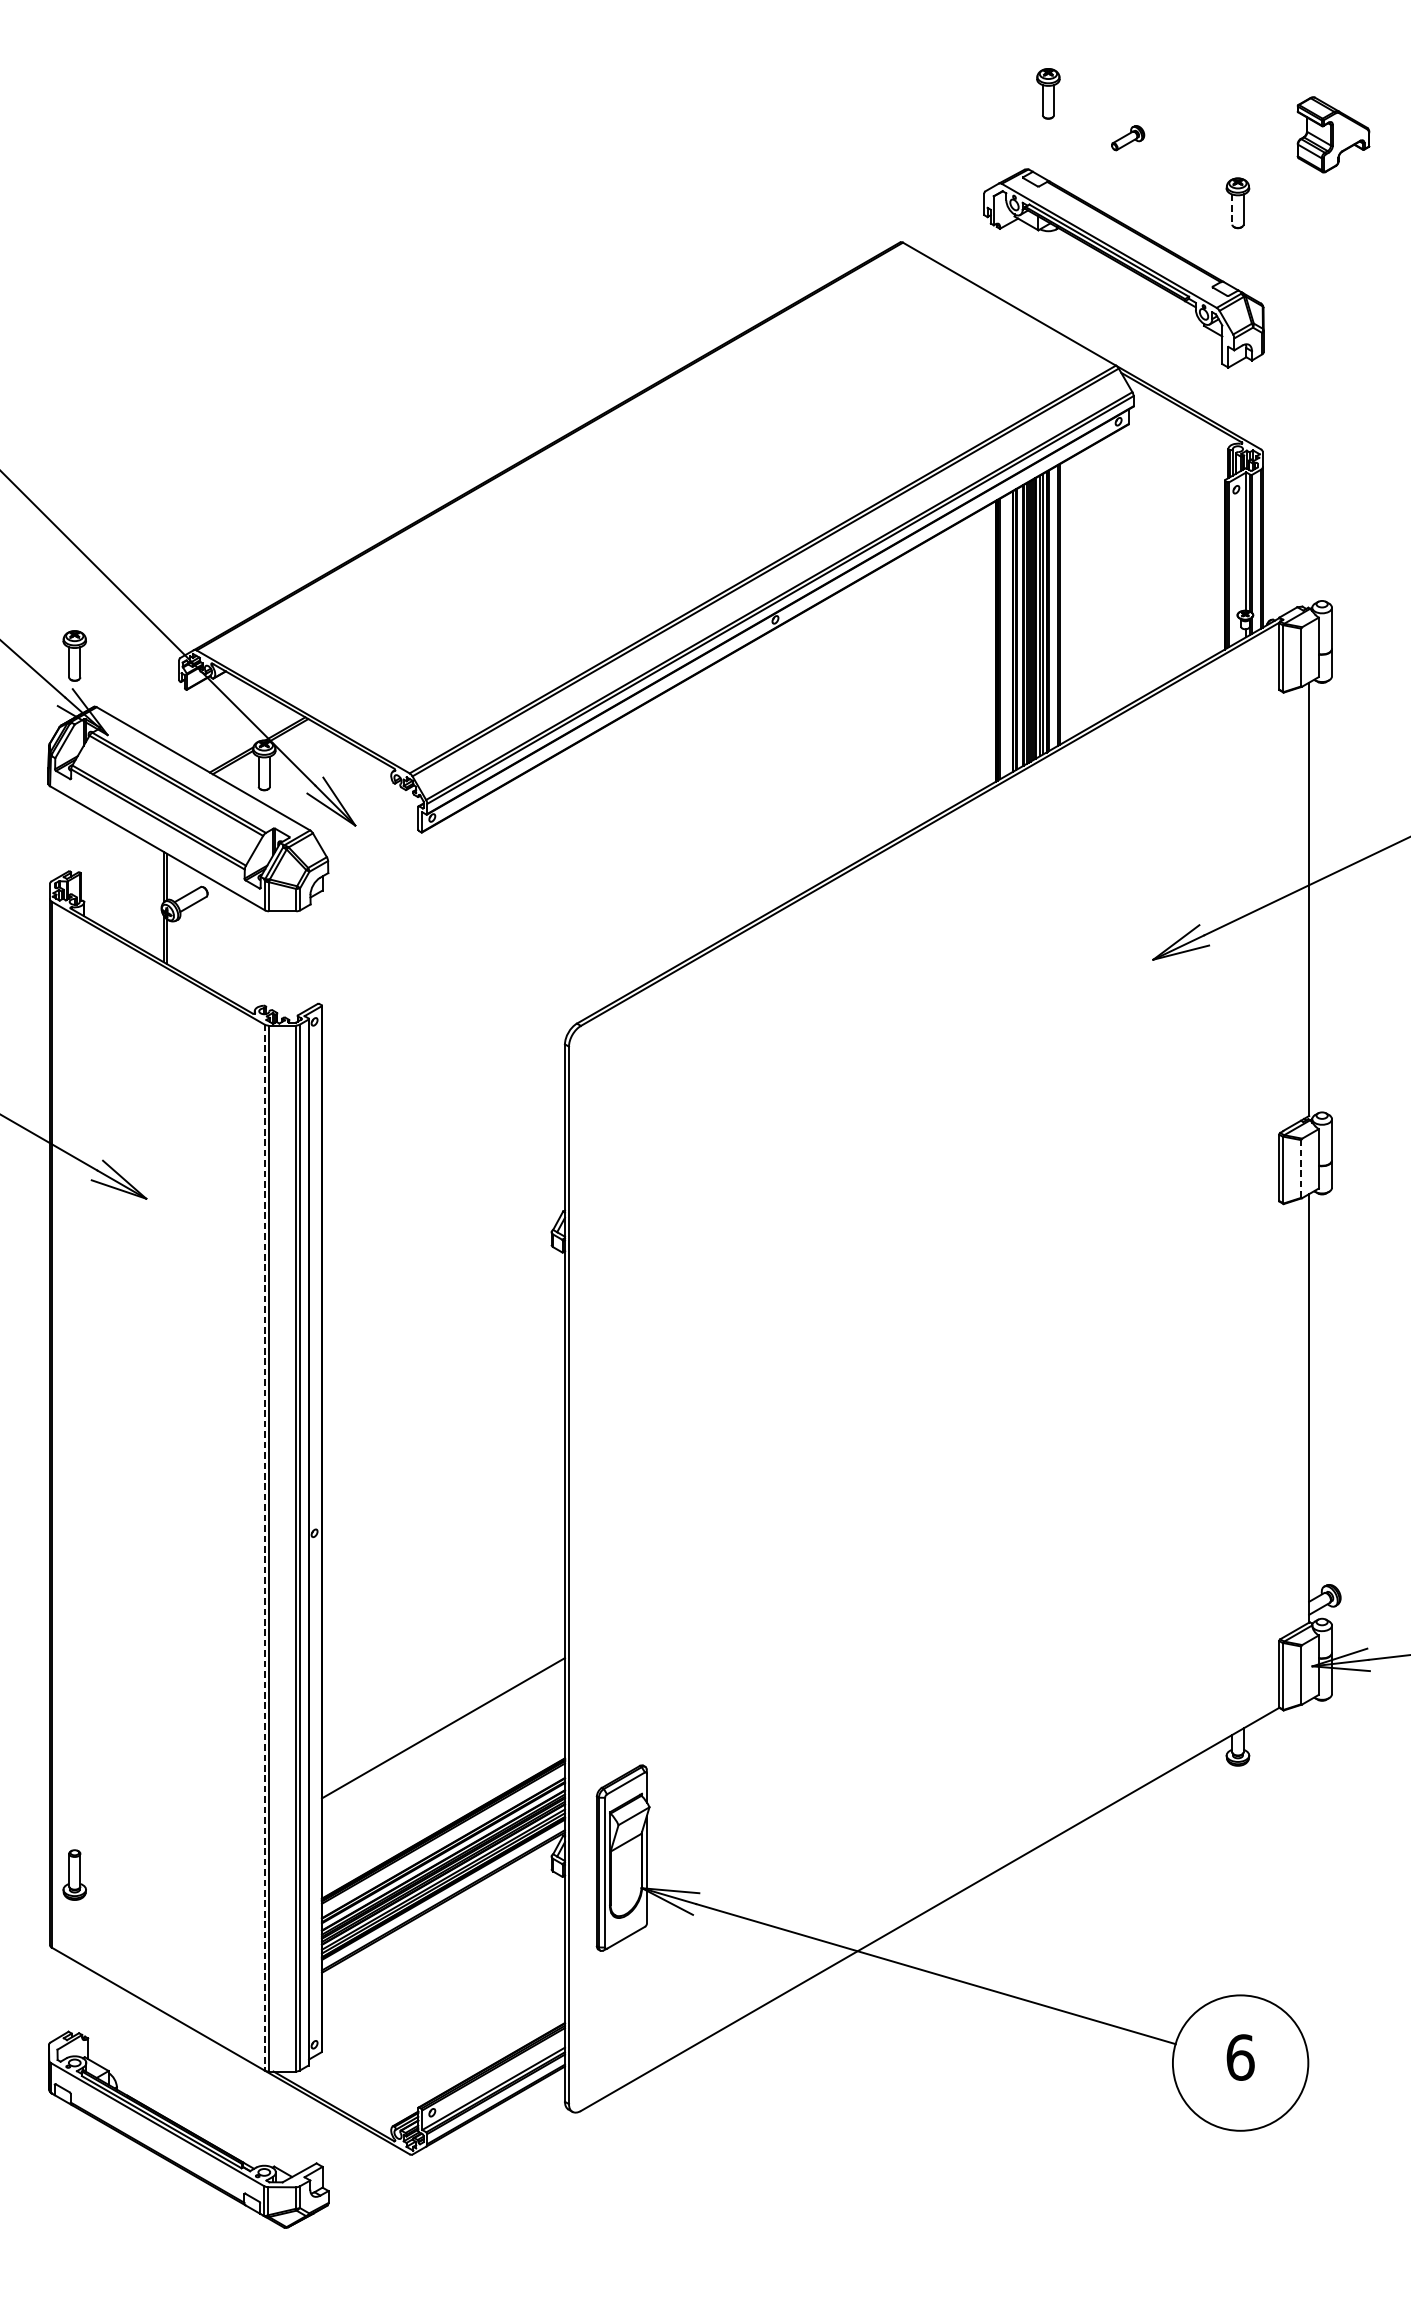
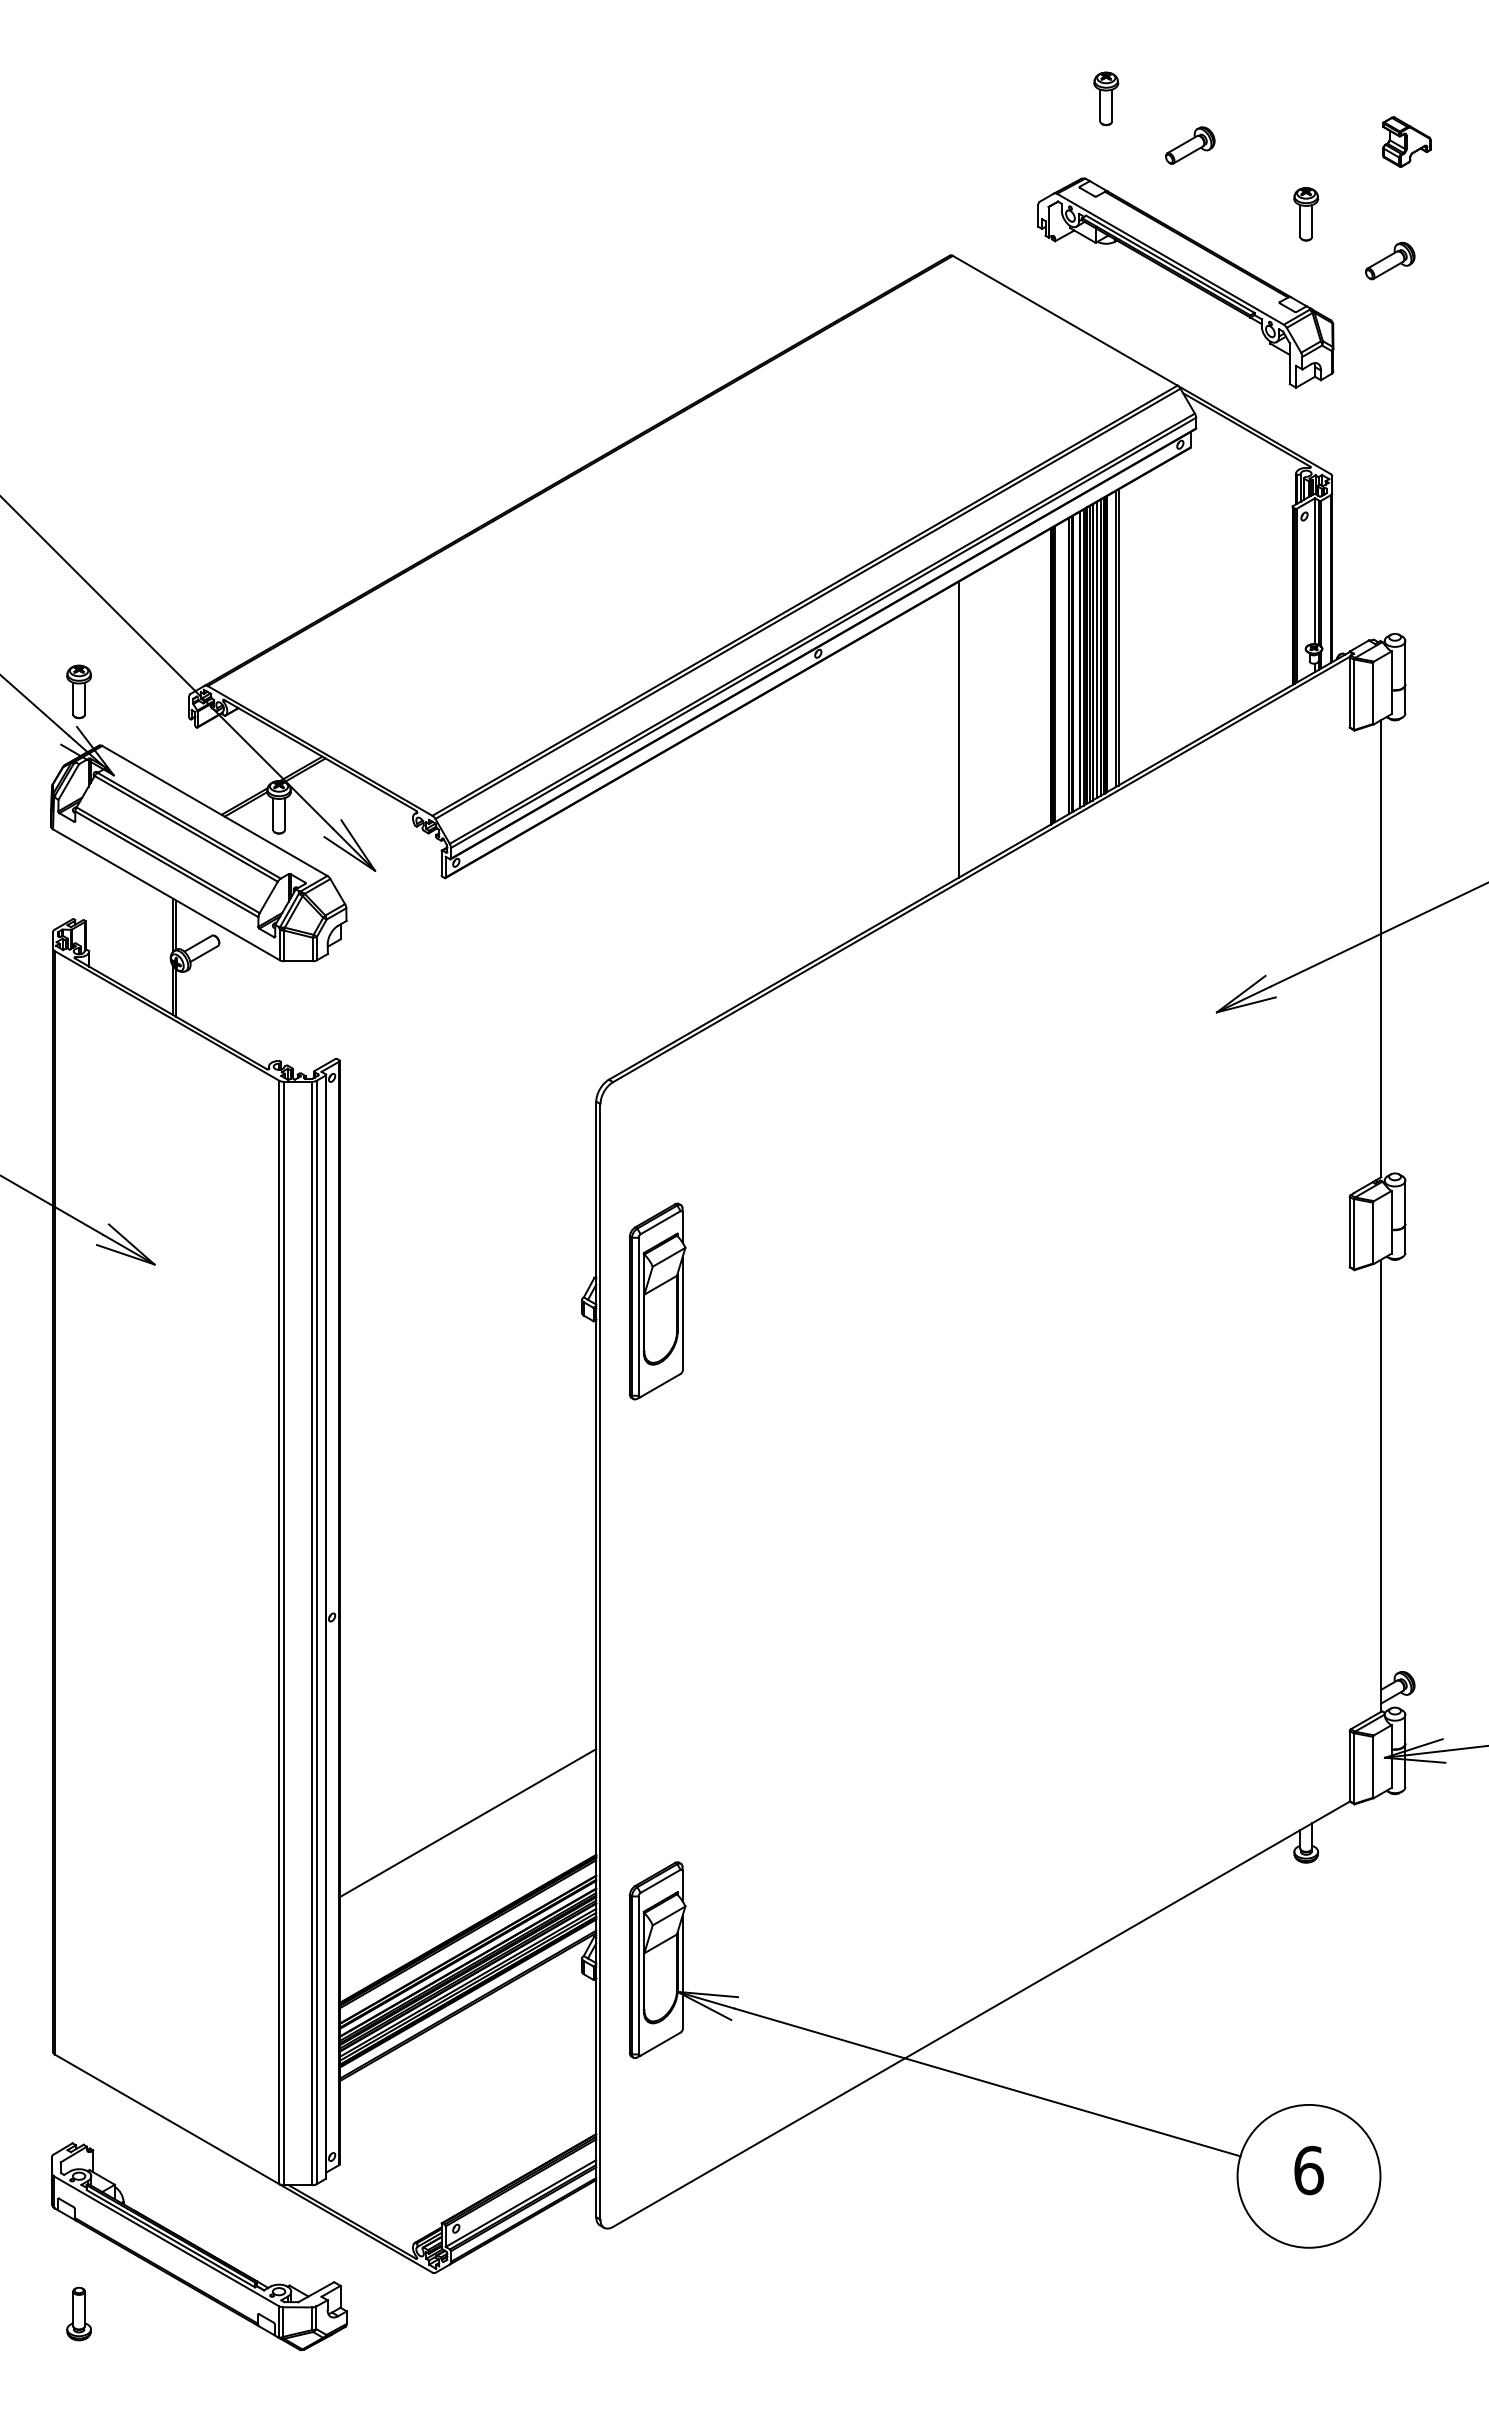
part: (1333, 134) -> (1406, 141), size x0.62
part: (1128, 138) -> (1190, 145), size x1.43
line: (1232, 210) -> (1300, 221), dashed -> solid
part: (1317, 247) -> (1390, 260), added
line: (909, 691) -> (959, 729), added
line: (1300, 1168) -> (1372, 1232), dashed -> solid
part: (623, 1233) -> (657, 1301), added
line: (264, 1547) -> (279, 1632), dashed -> solid
part: (74, 1874) -> (78, 2313), moved

